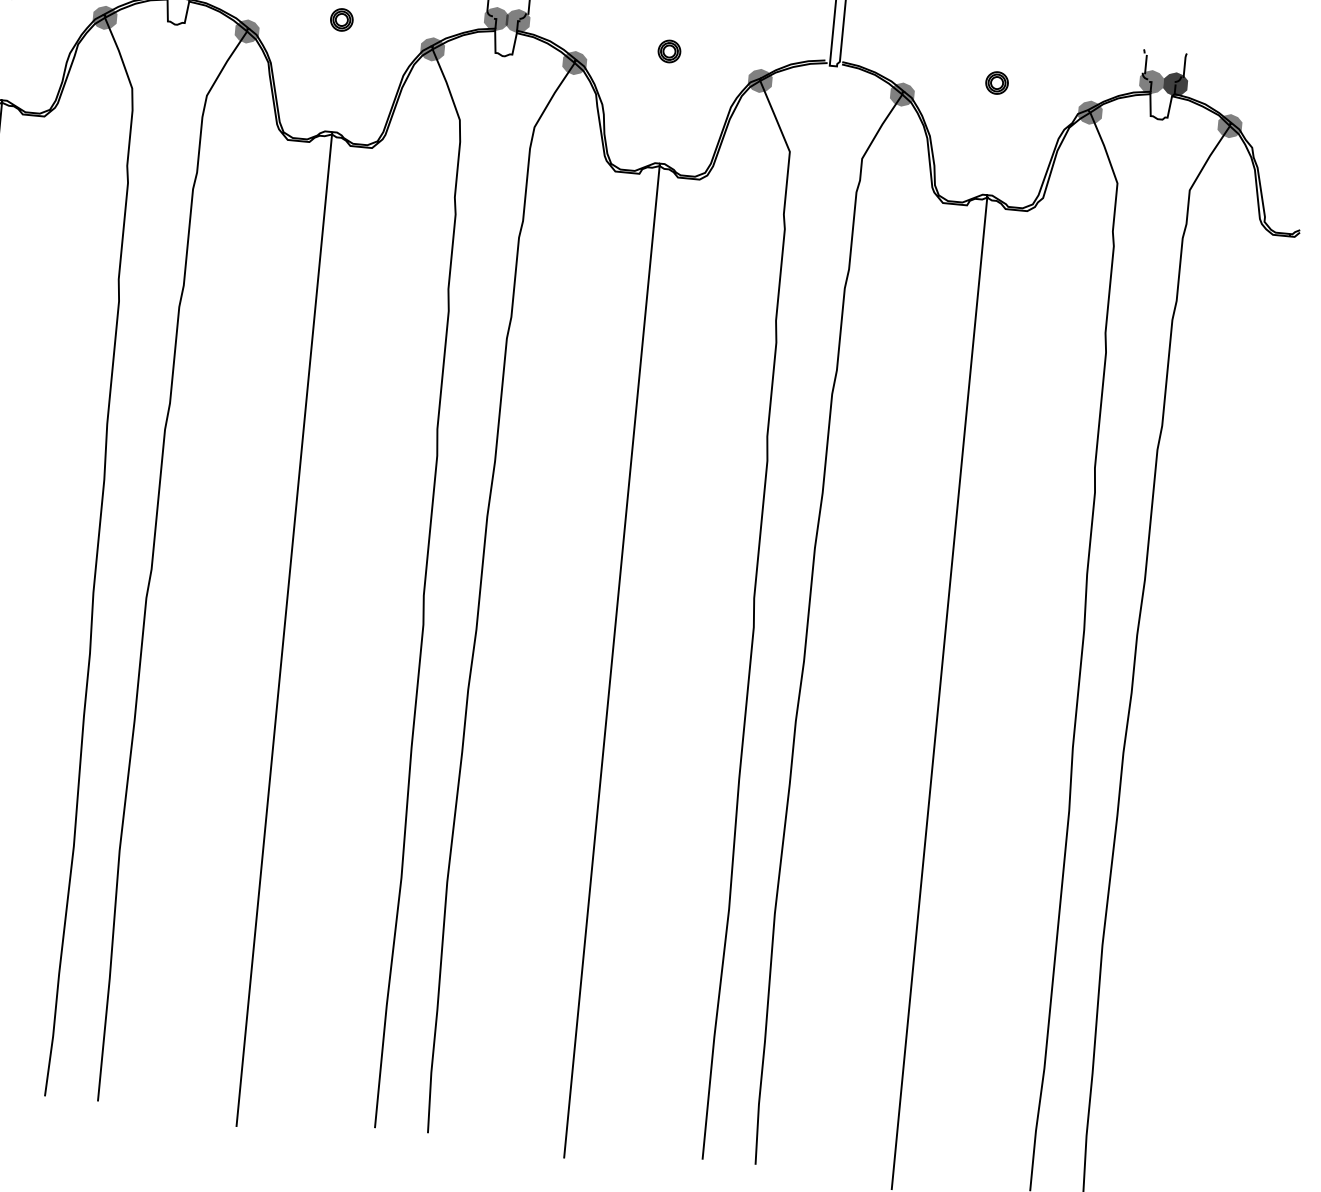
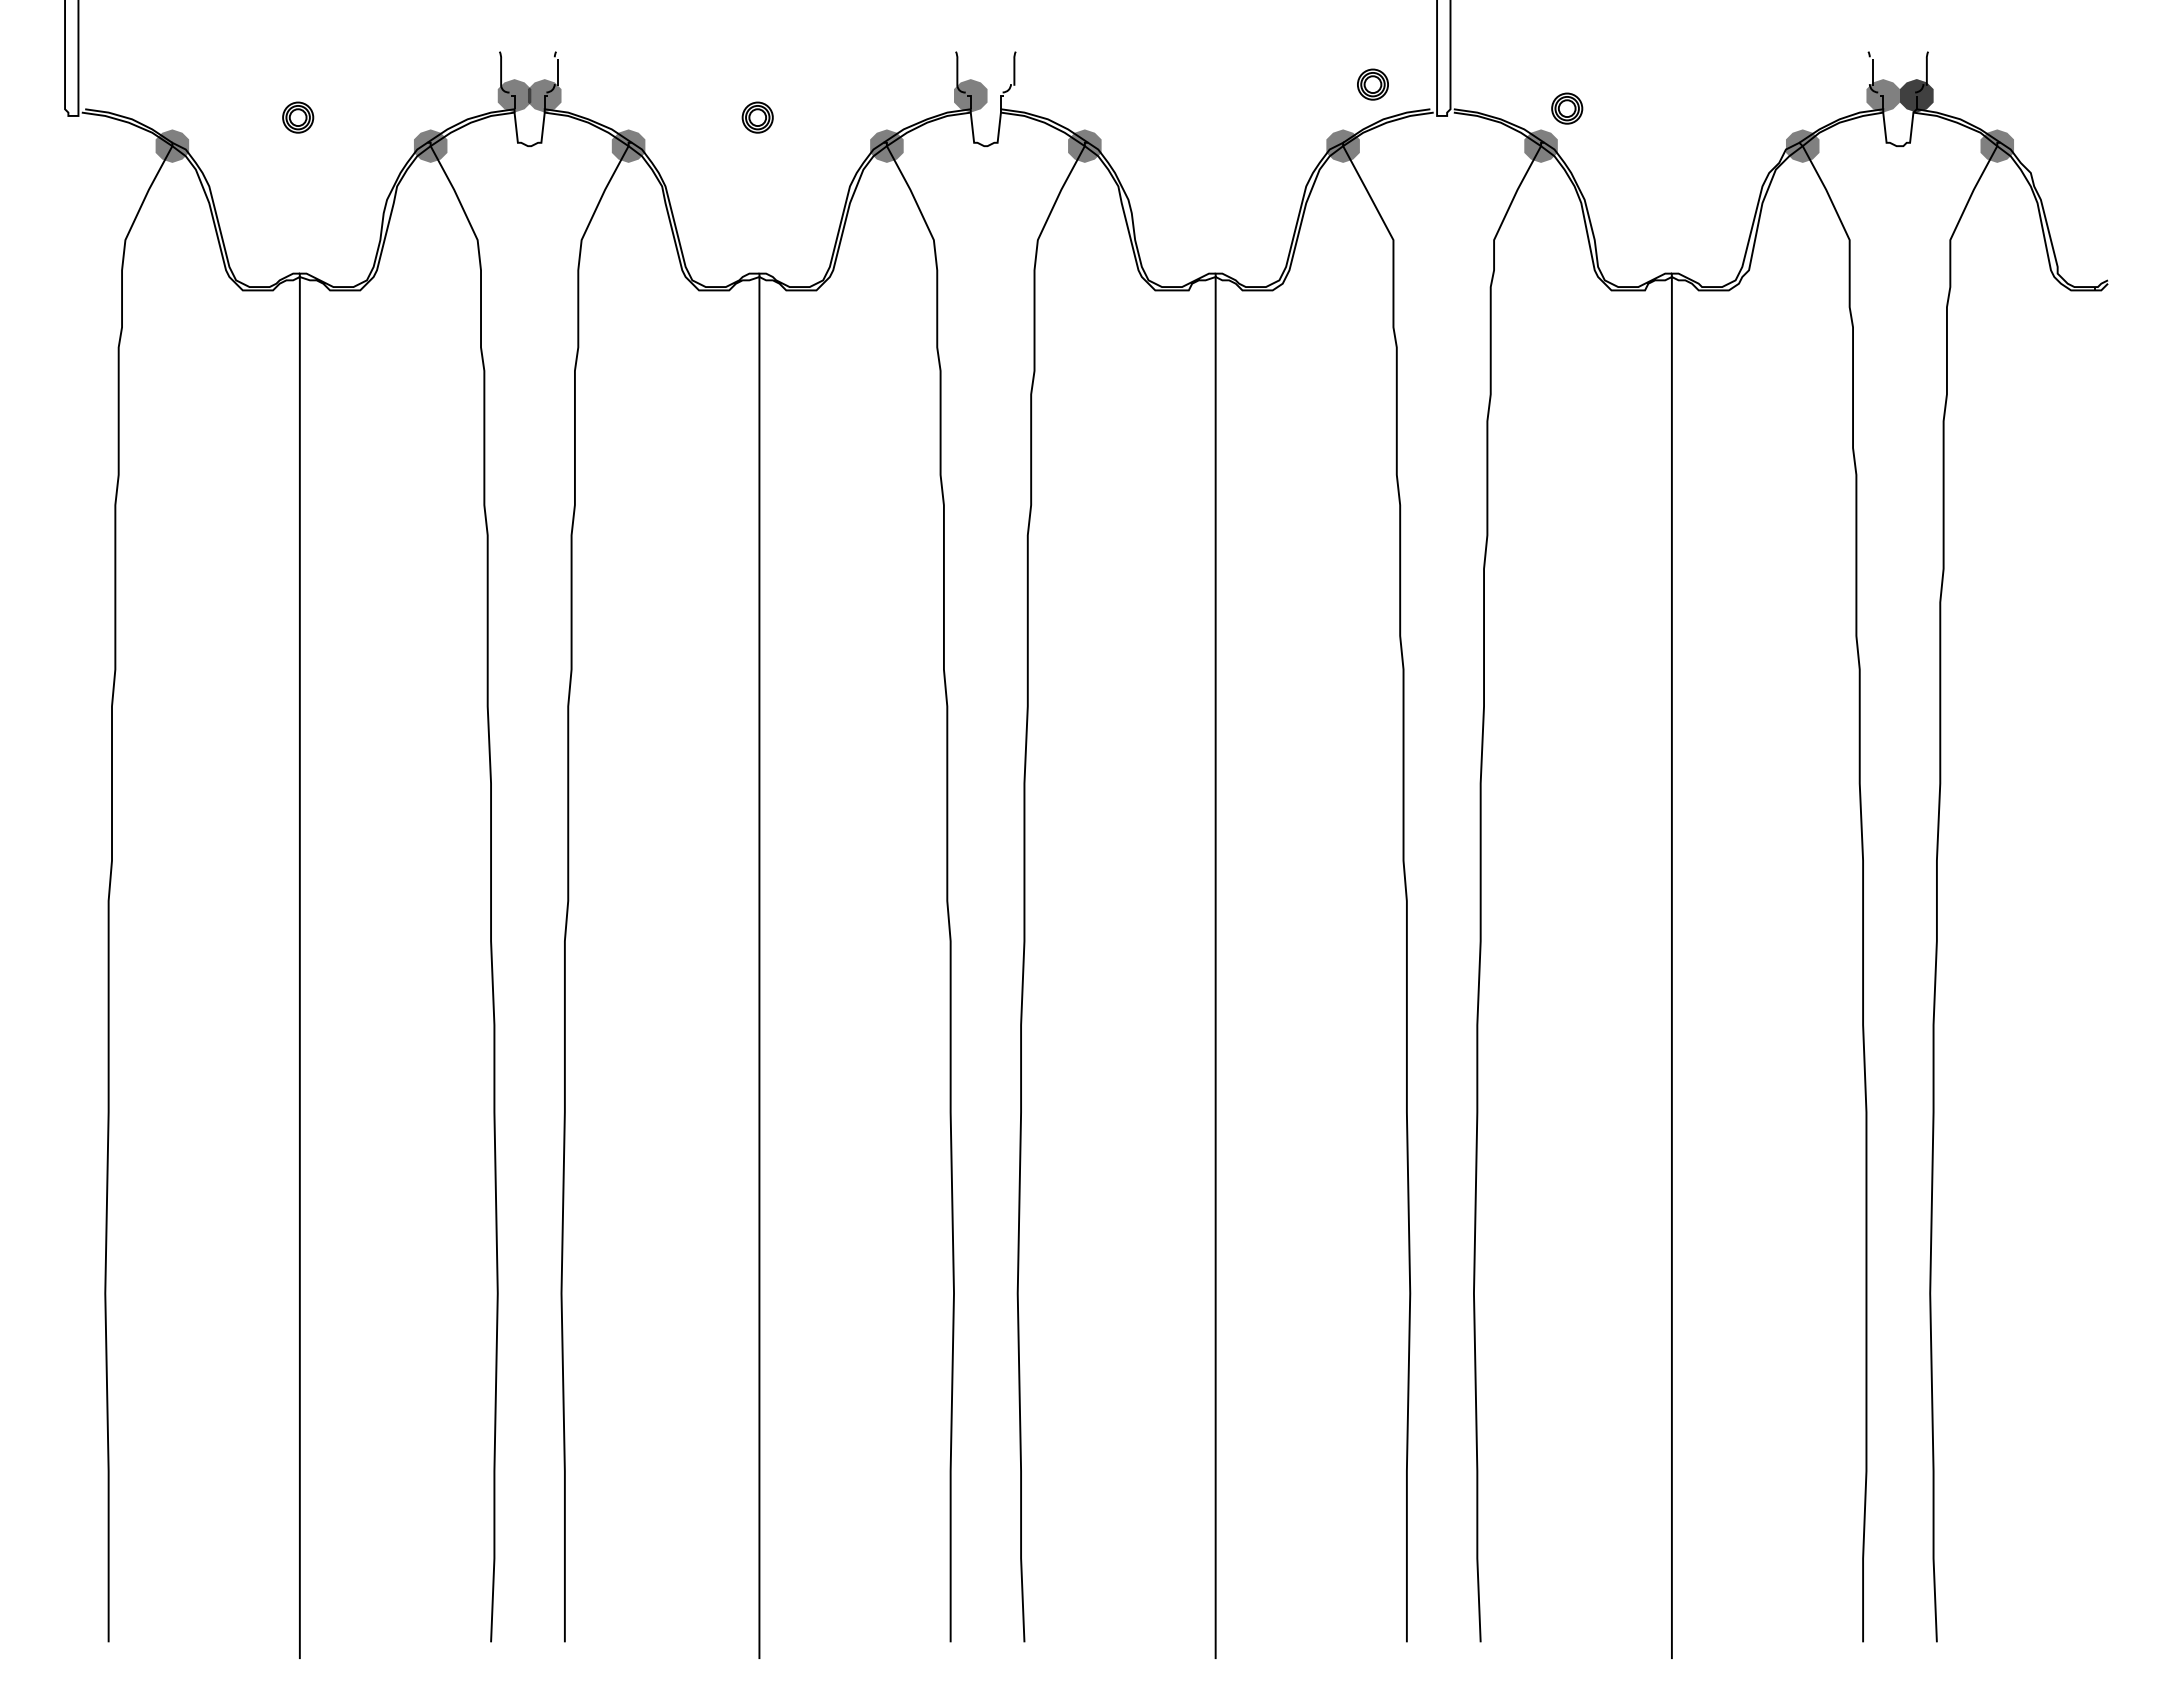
fill: (517, 20) -> (1000, 95), removed
part: (669, 51) -> (1372, 84), moved
part: (997, 82) -> (1567, 108), moved

